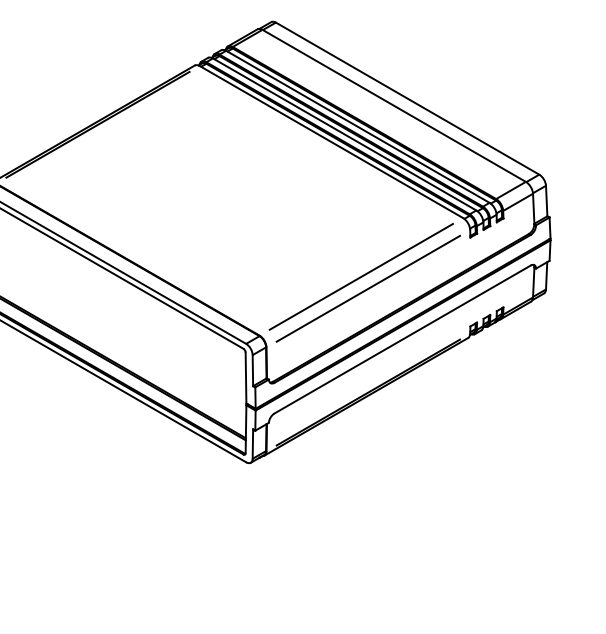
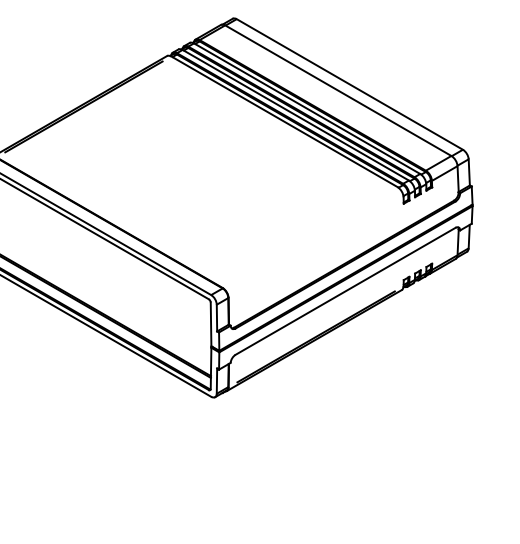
line: (360, 276) -> (309, 237), removed
line: (368, 288) -> (316, 247), removed

